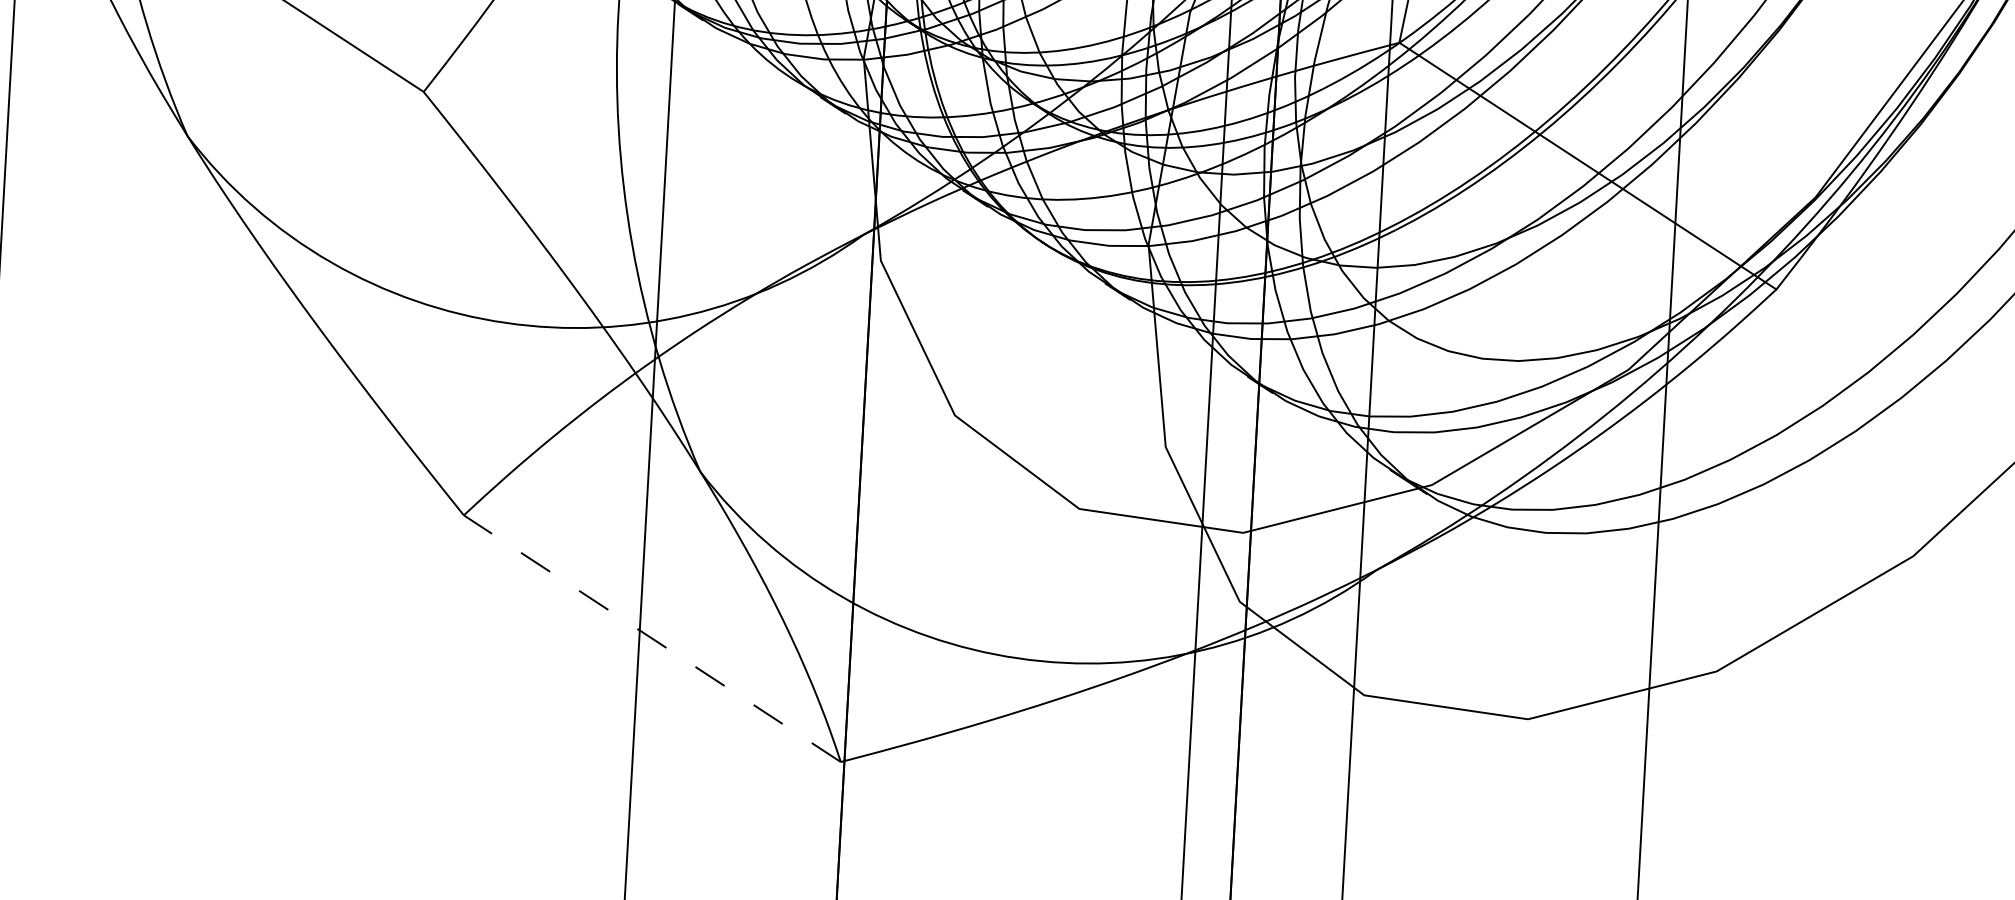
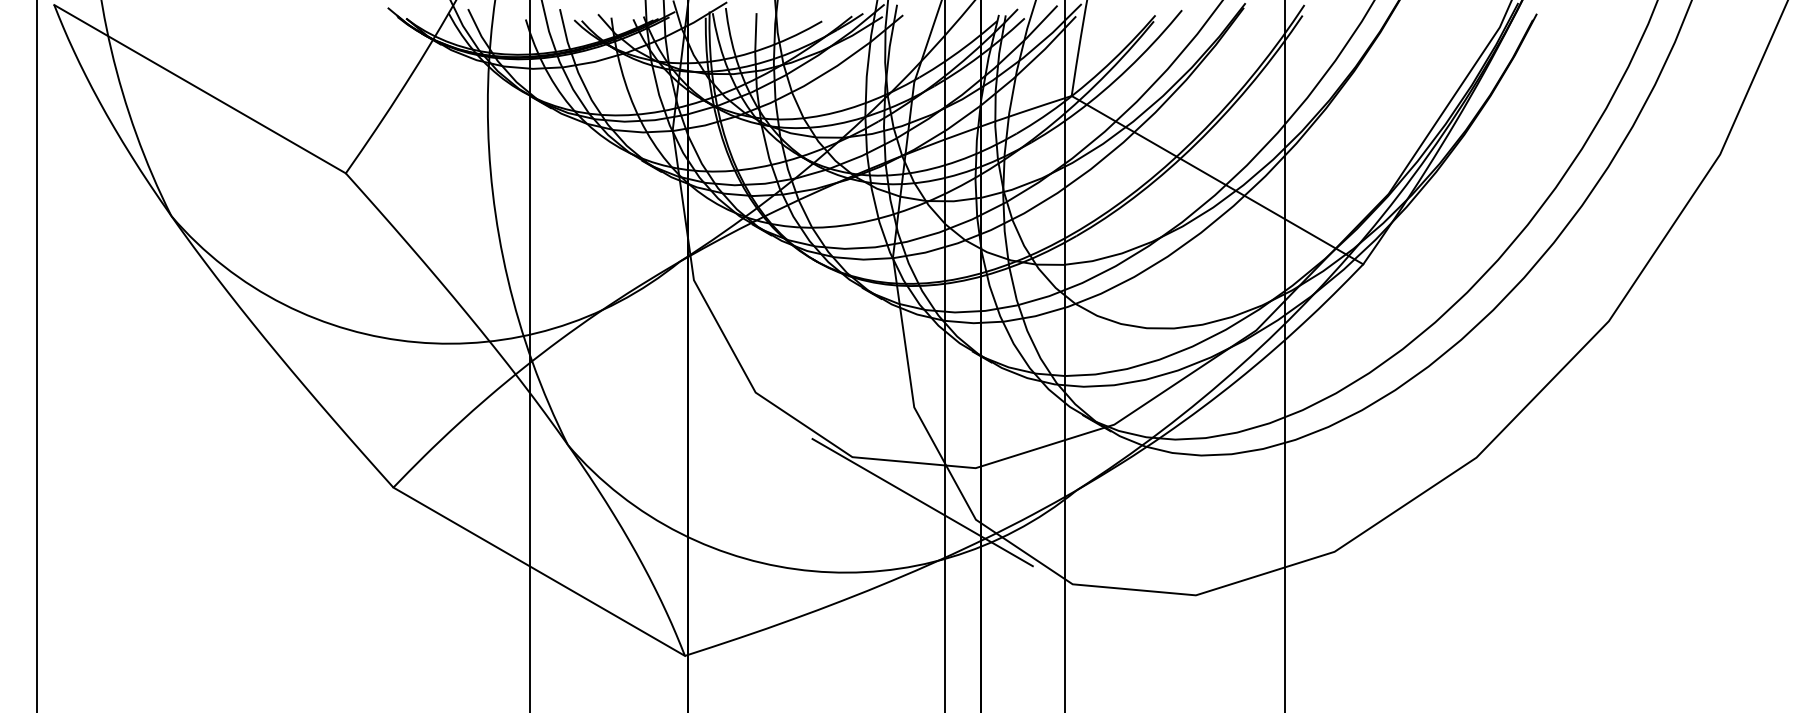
line: (1169, 574) -> (922, 502), added
line: (651, 638) -> (538, 571), dashed -> solid

